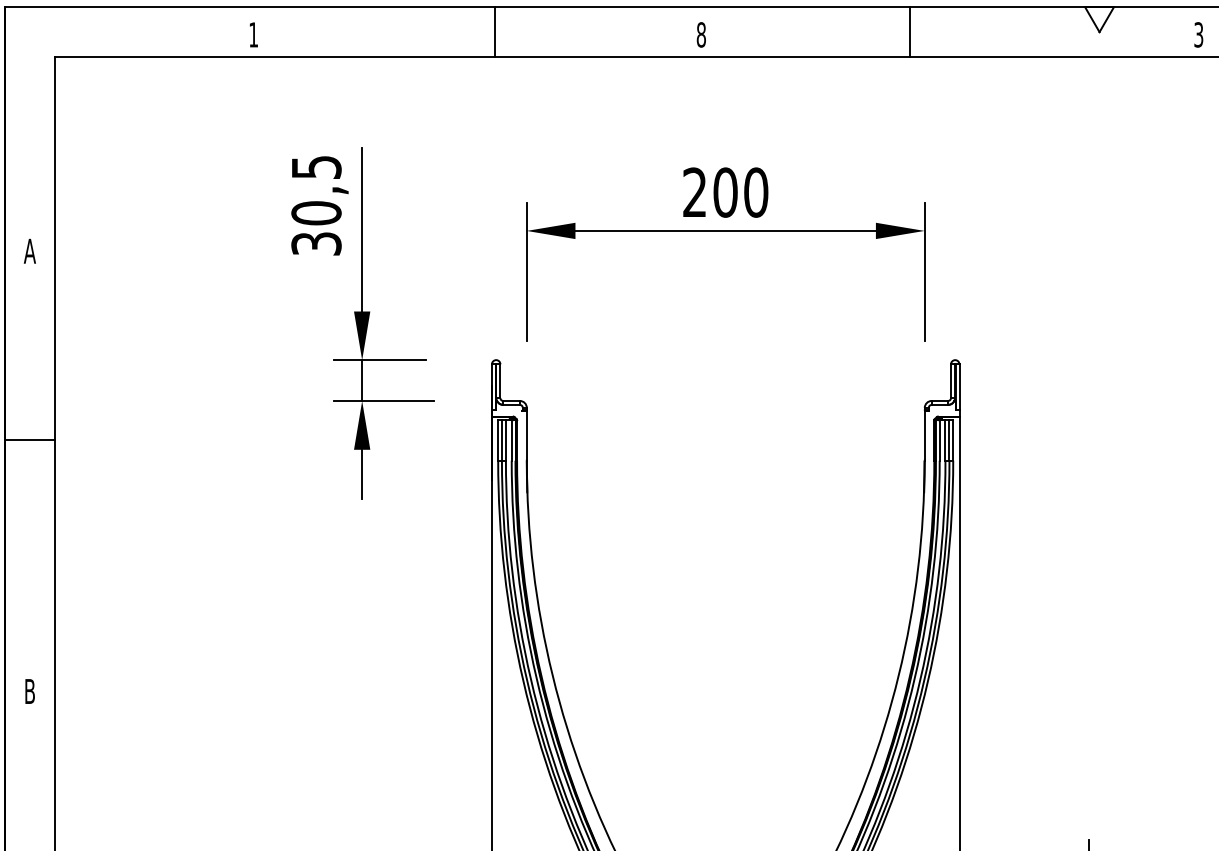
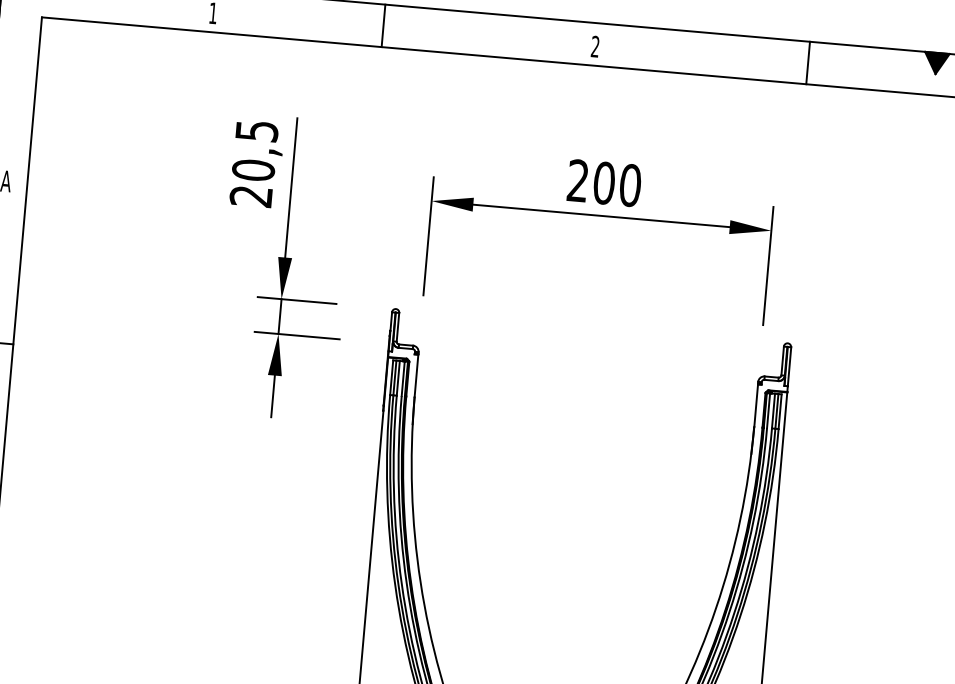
fill: (1099, 19) -> (936, 63), added
line: (494, 32) -> (383, 26), moved
line: (910, 32) -> (808, 63), moved
text: (700, 34) -> (594, 46), 8 -> 2
text: (316, 243) -> (251, 196), 30,5 -> 20,5

